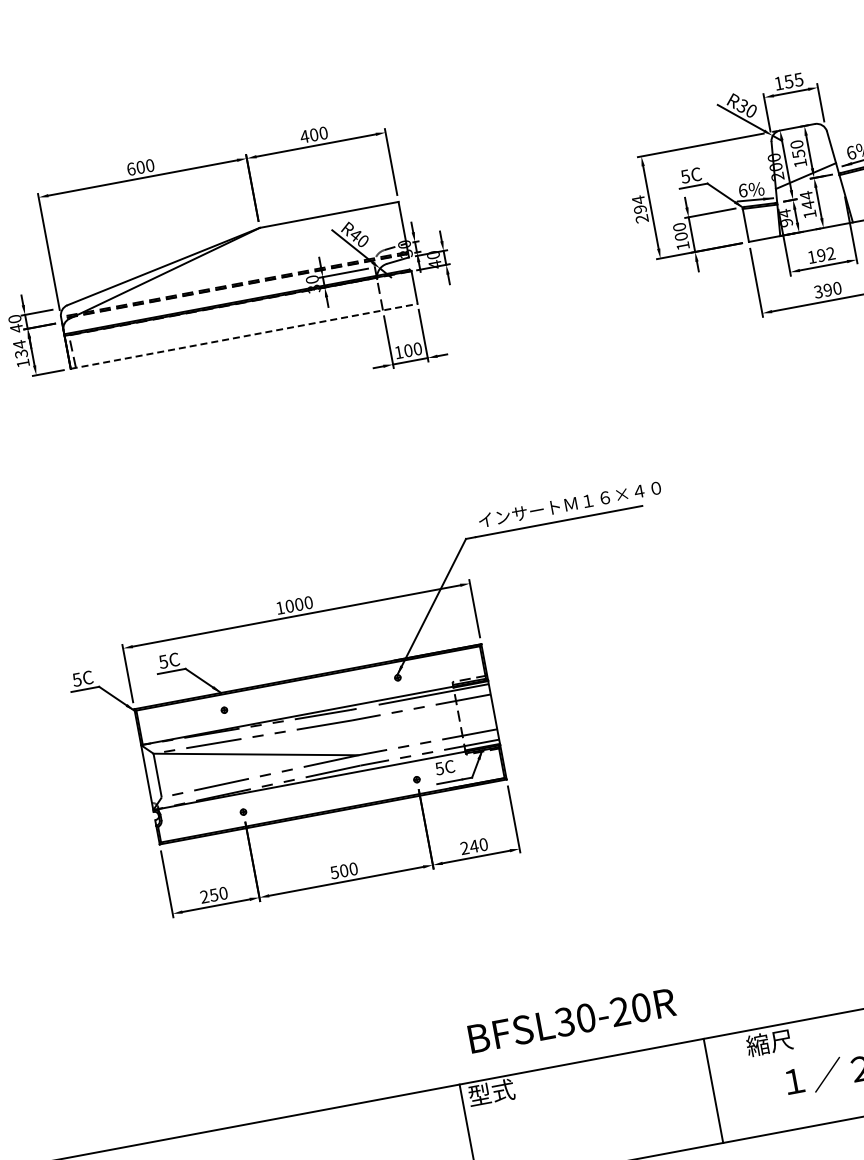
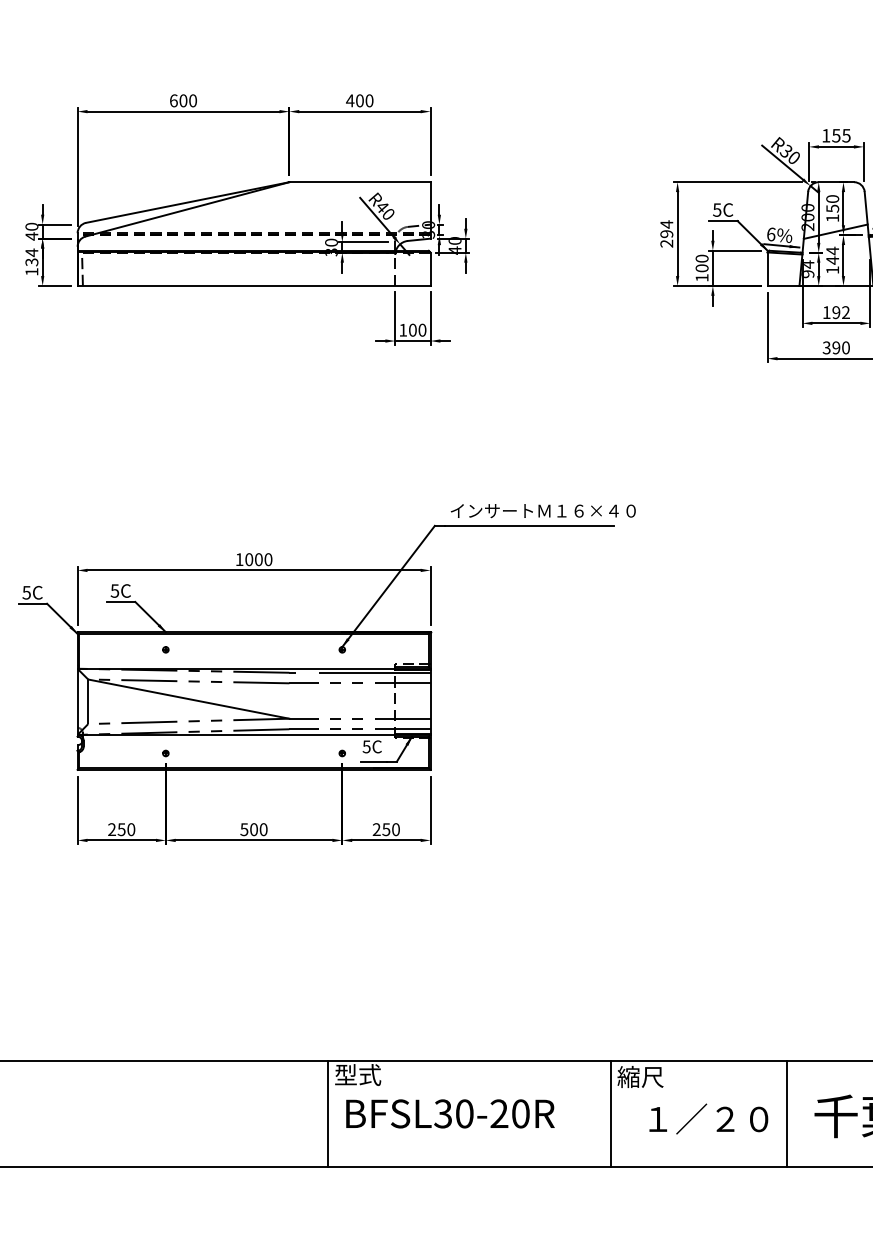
line: (244, 335) -> (254, 285), dashed -> solid
text: (474, 846) -> (386, 829), 240 -> 250
text: (572, 1020) -> (450, 1113), moved
line: (713, 1090) -> (610, 1113), moved

